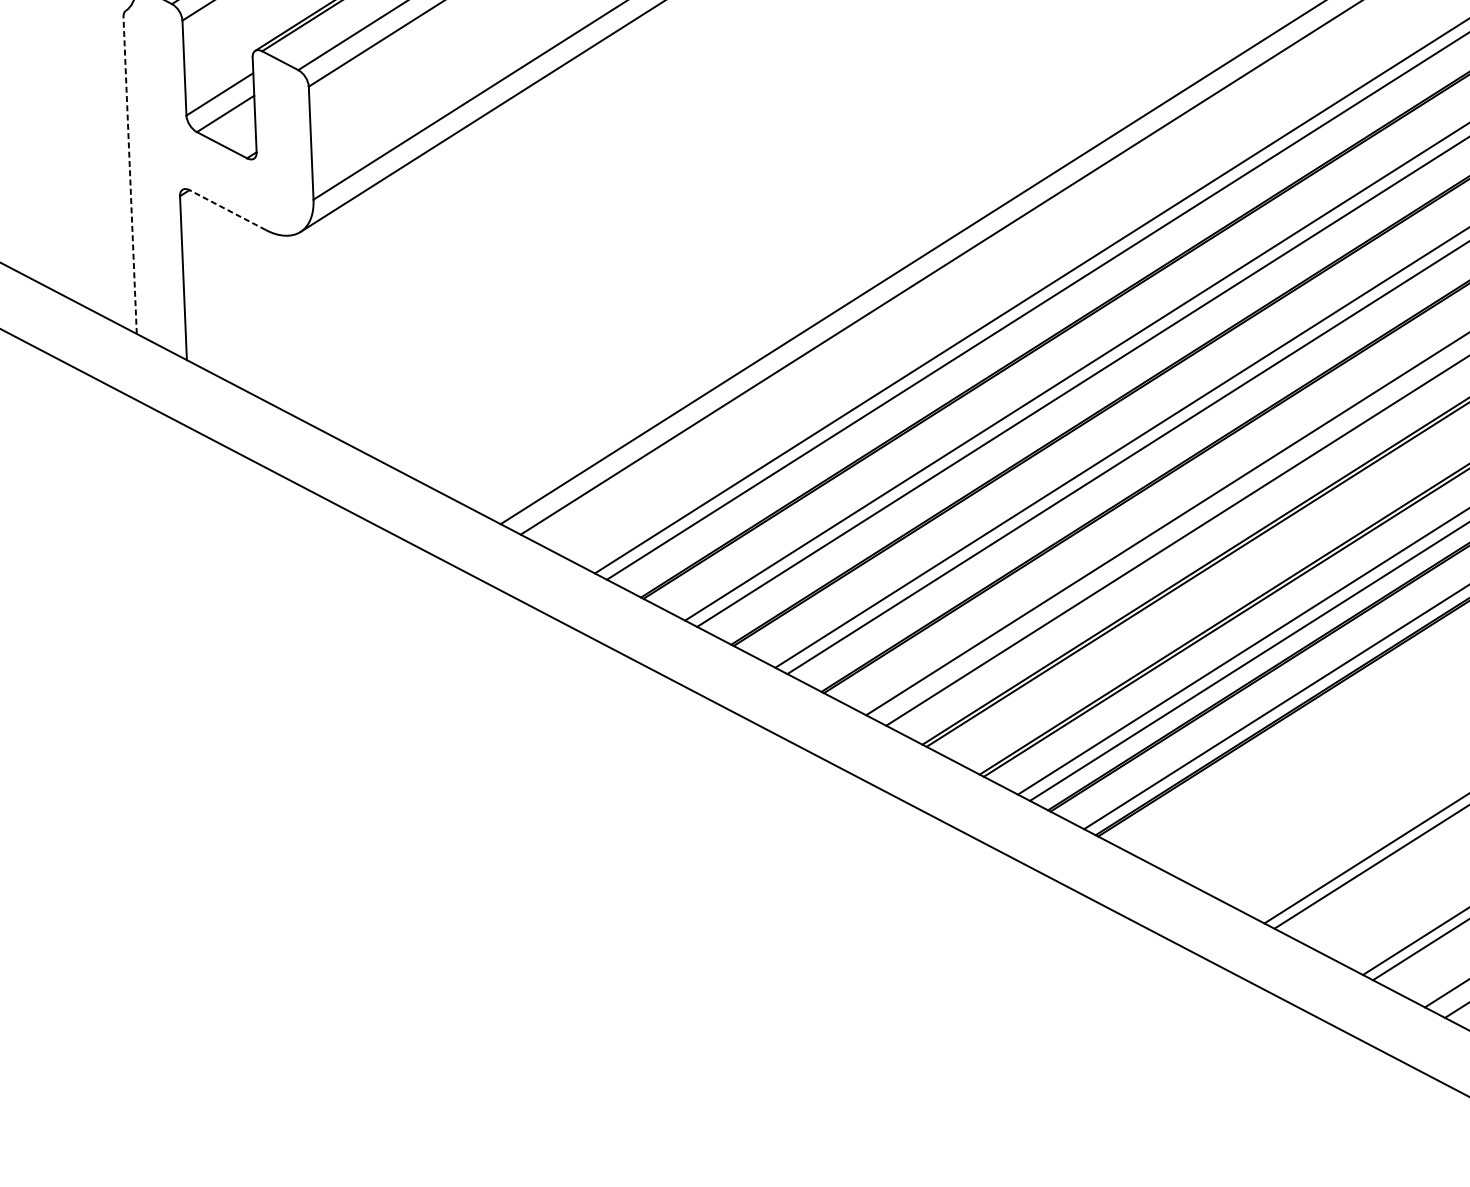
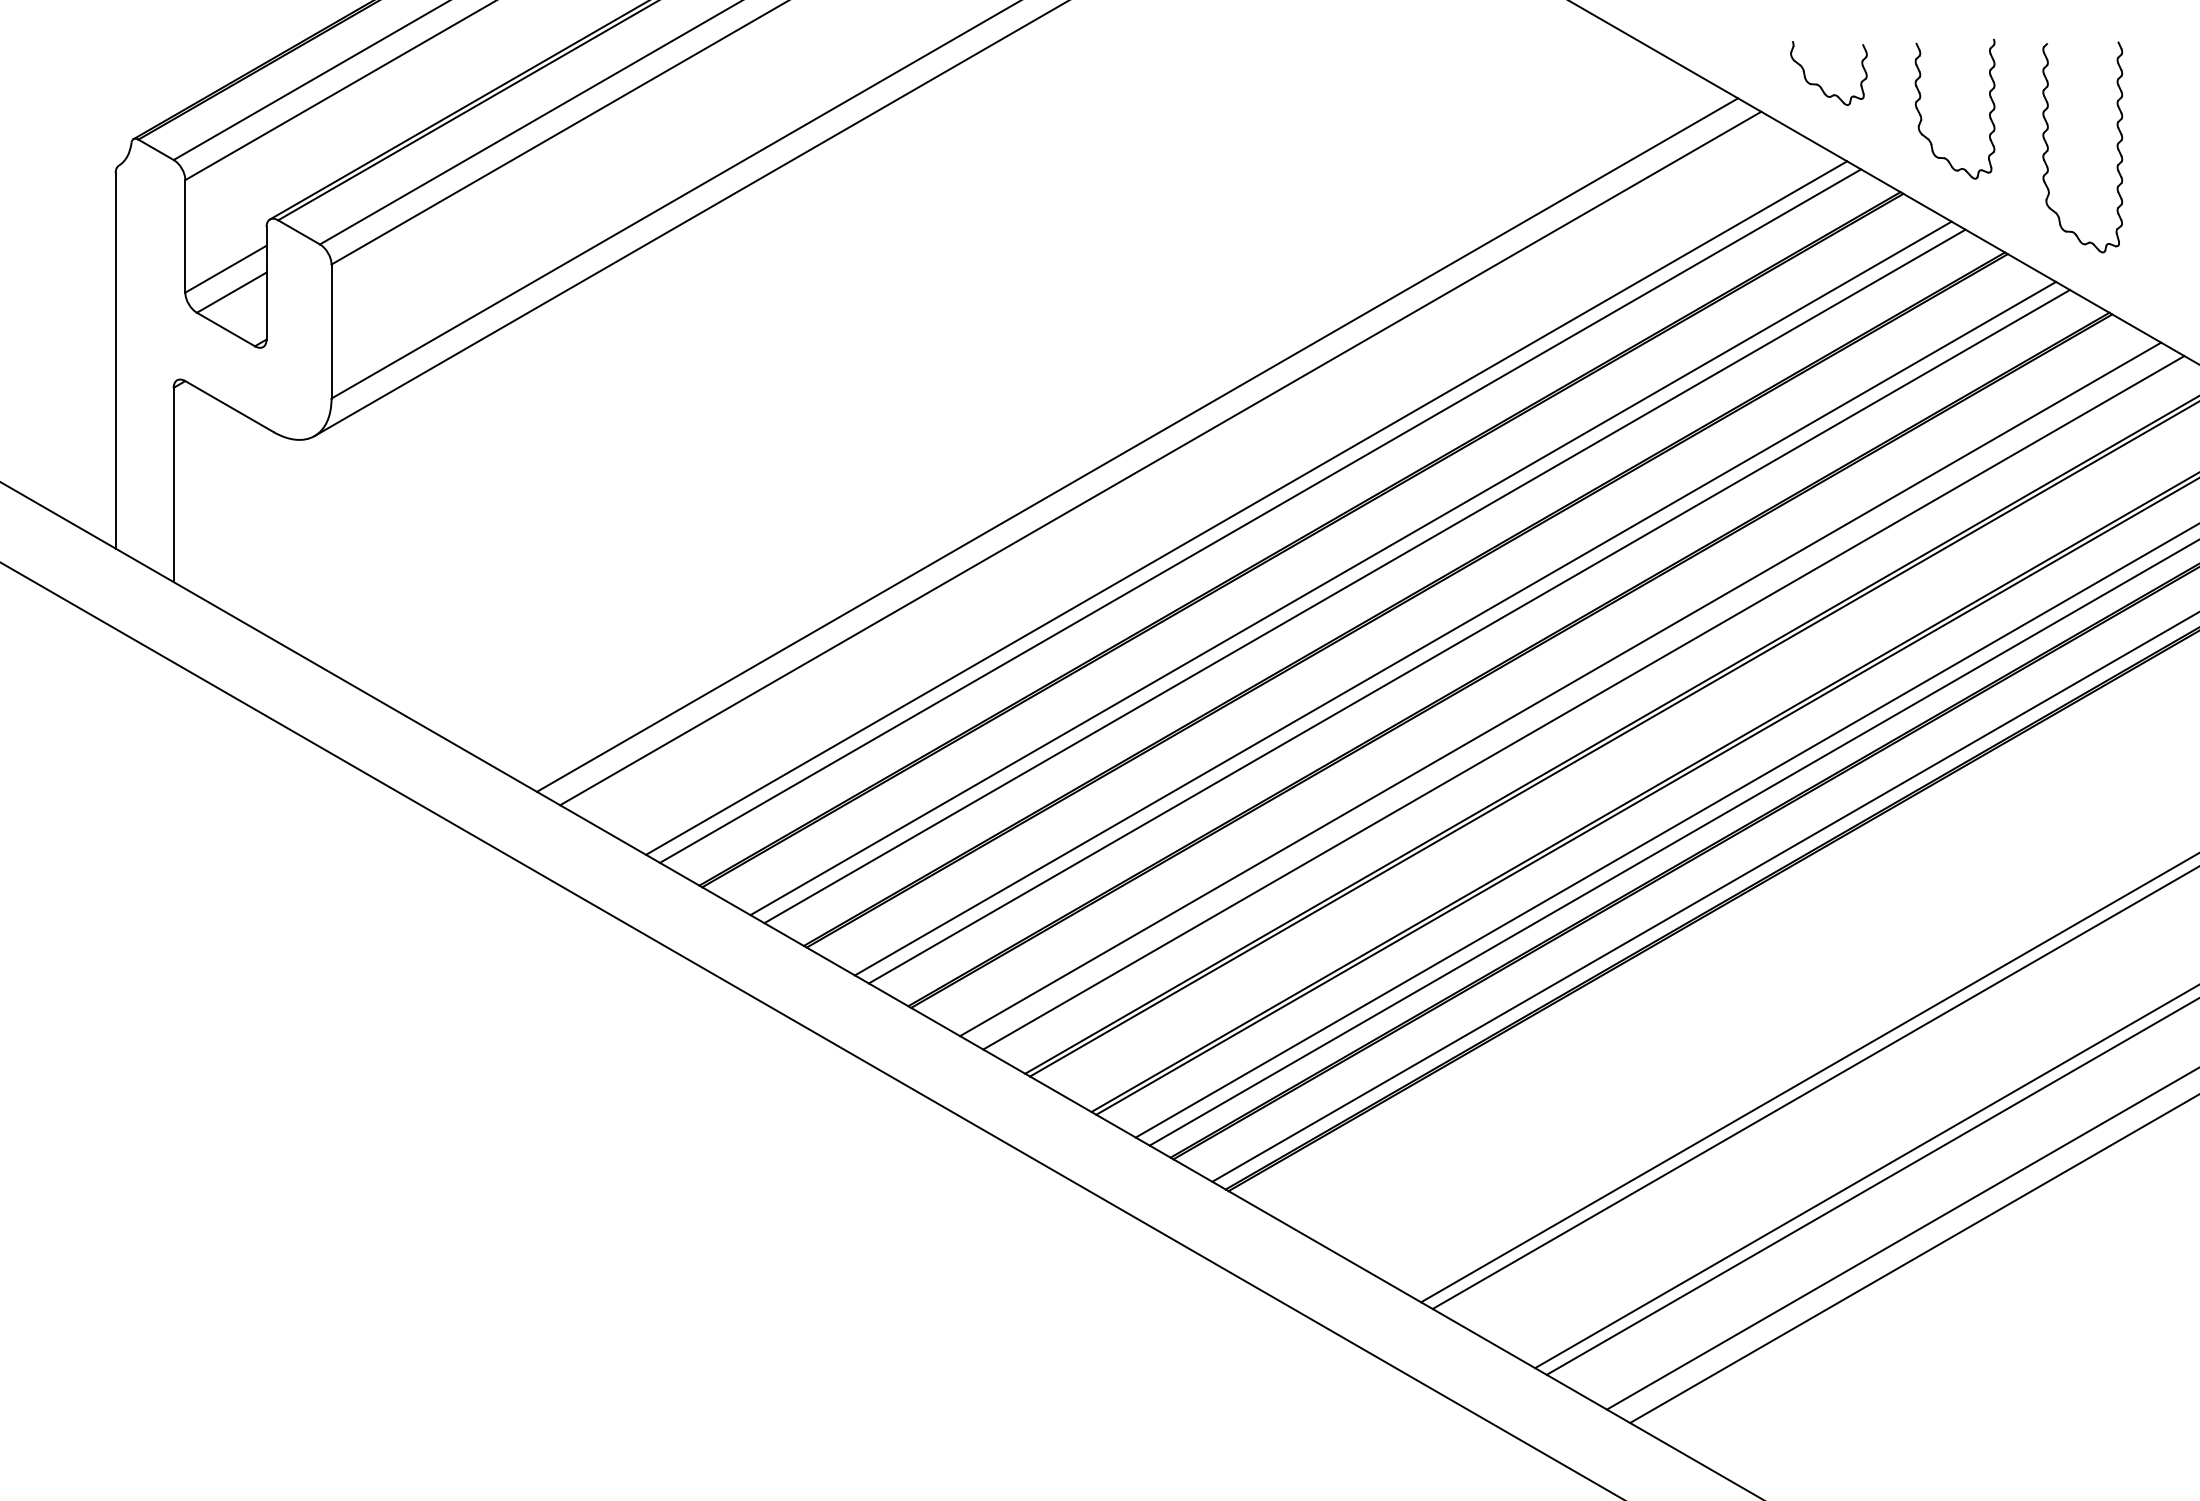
line: (129, 175) -> (115, 360), dashed -> solid
line: (227, 210) -> (229, 406), dashed -> solid

